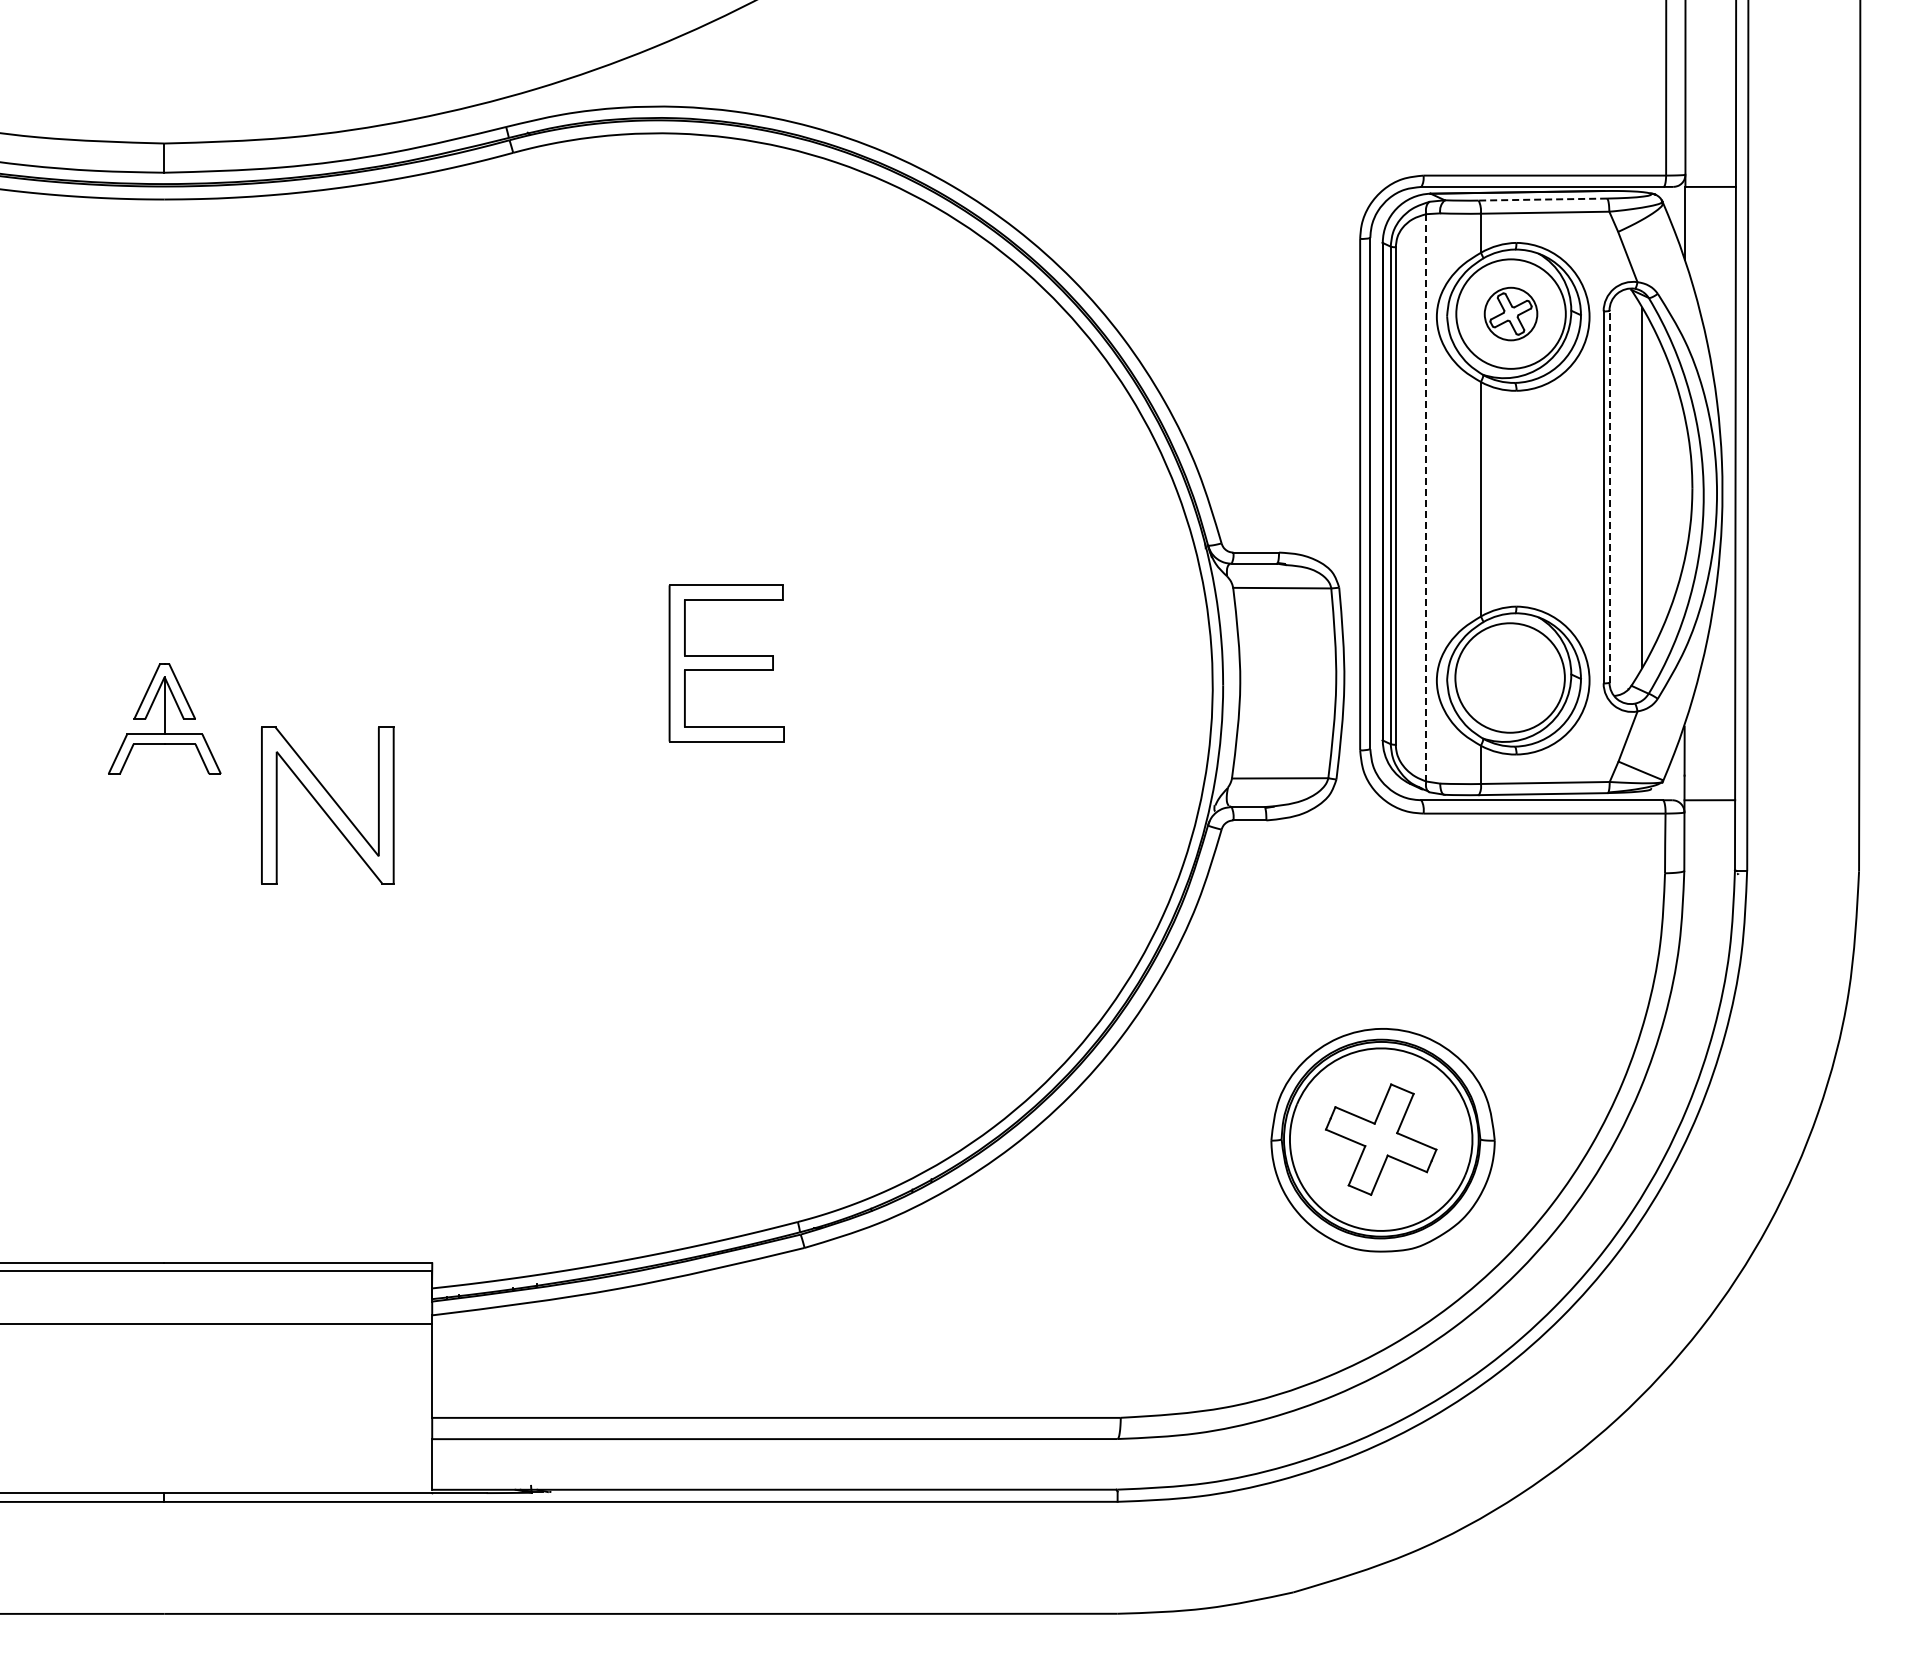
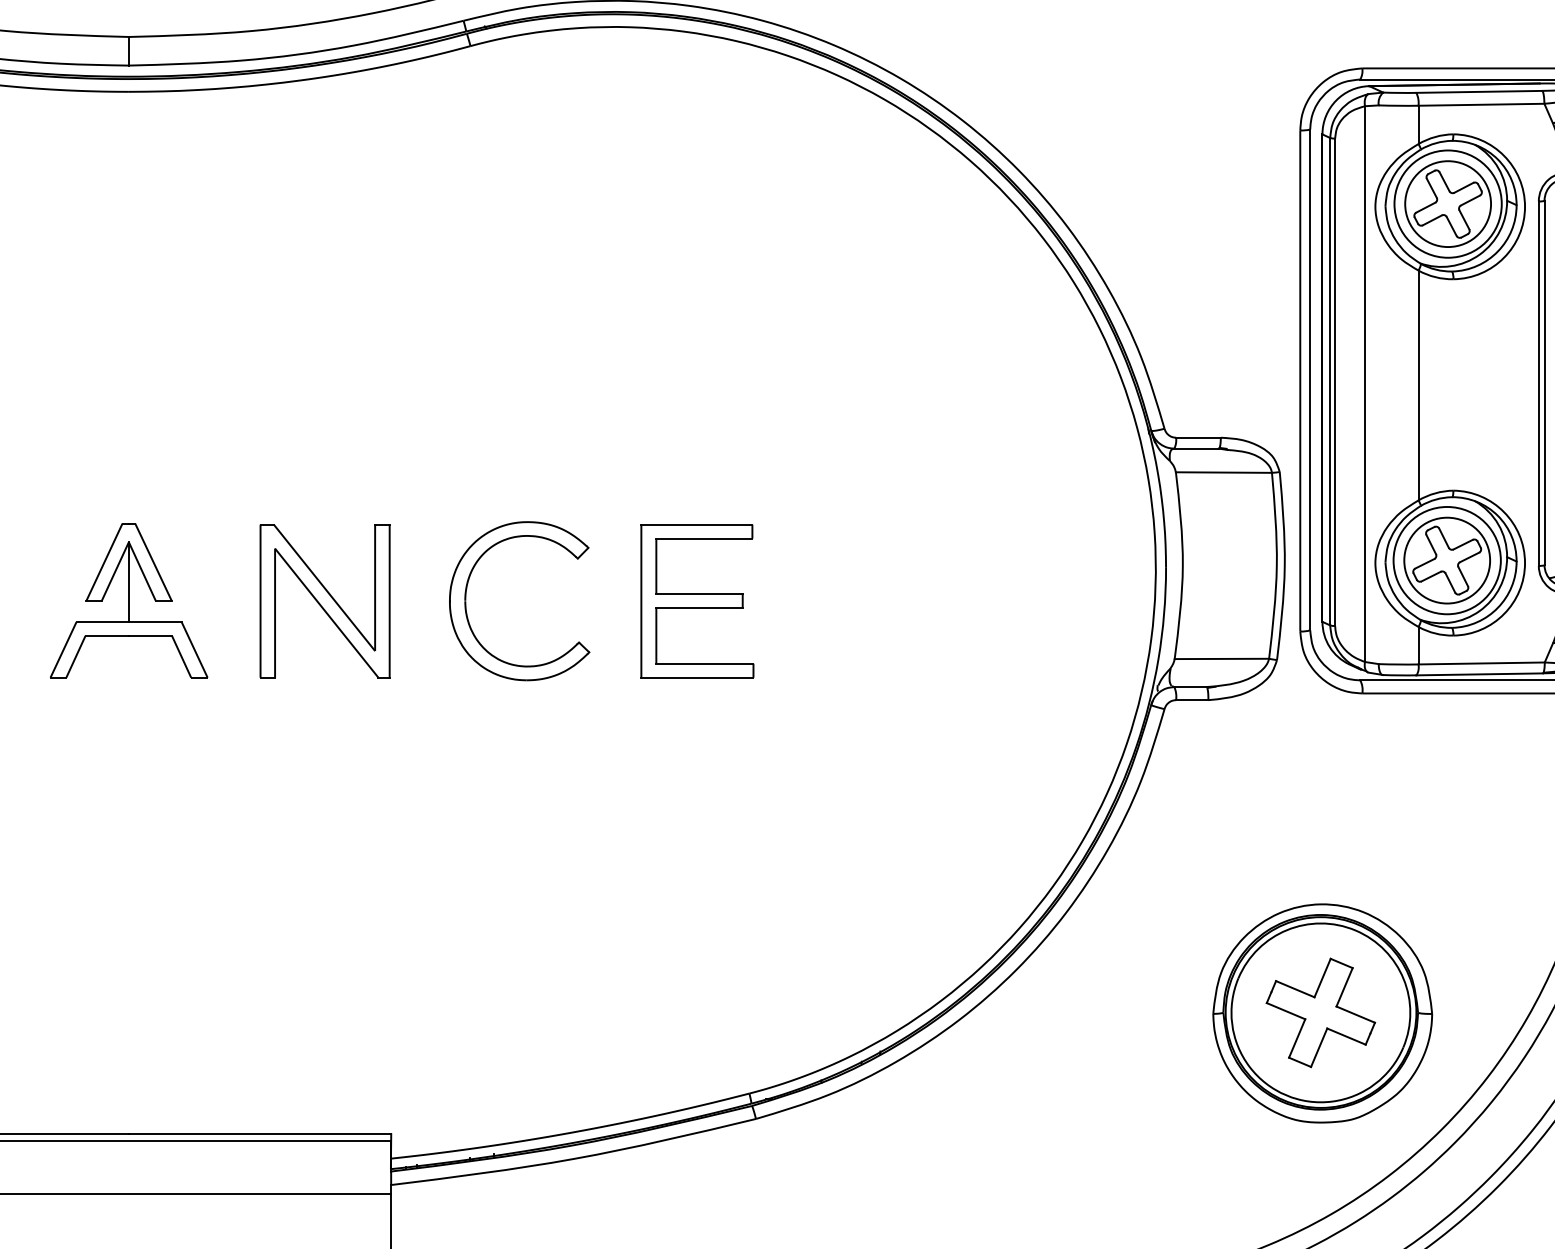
line: (1542, 199) -> (1478, 91), dashed -> solid
part: (1510, 313) -> (1447, 203), size x1.67
line: (1609, 496) -> (1544, 382), dashed -> solid
line: (1426, 497) -> (1365, 383), dashed -> solid
part: (726, 663) -> (697, 601), moved
part: (1509, 677) -> (1446, 560), added
part: (164, 718) -> (128, 600), size x1.43
part: (509, 726) -> (466, 608), added
part: (327, 805) -> (324, 601), moved

